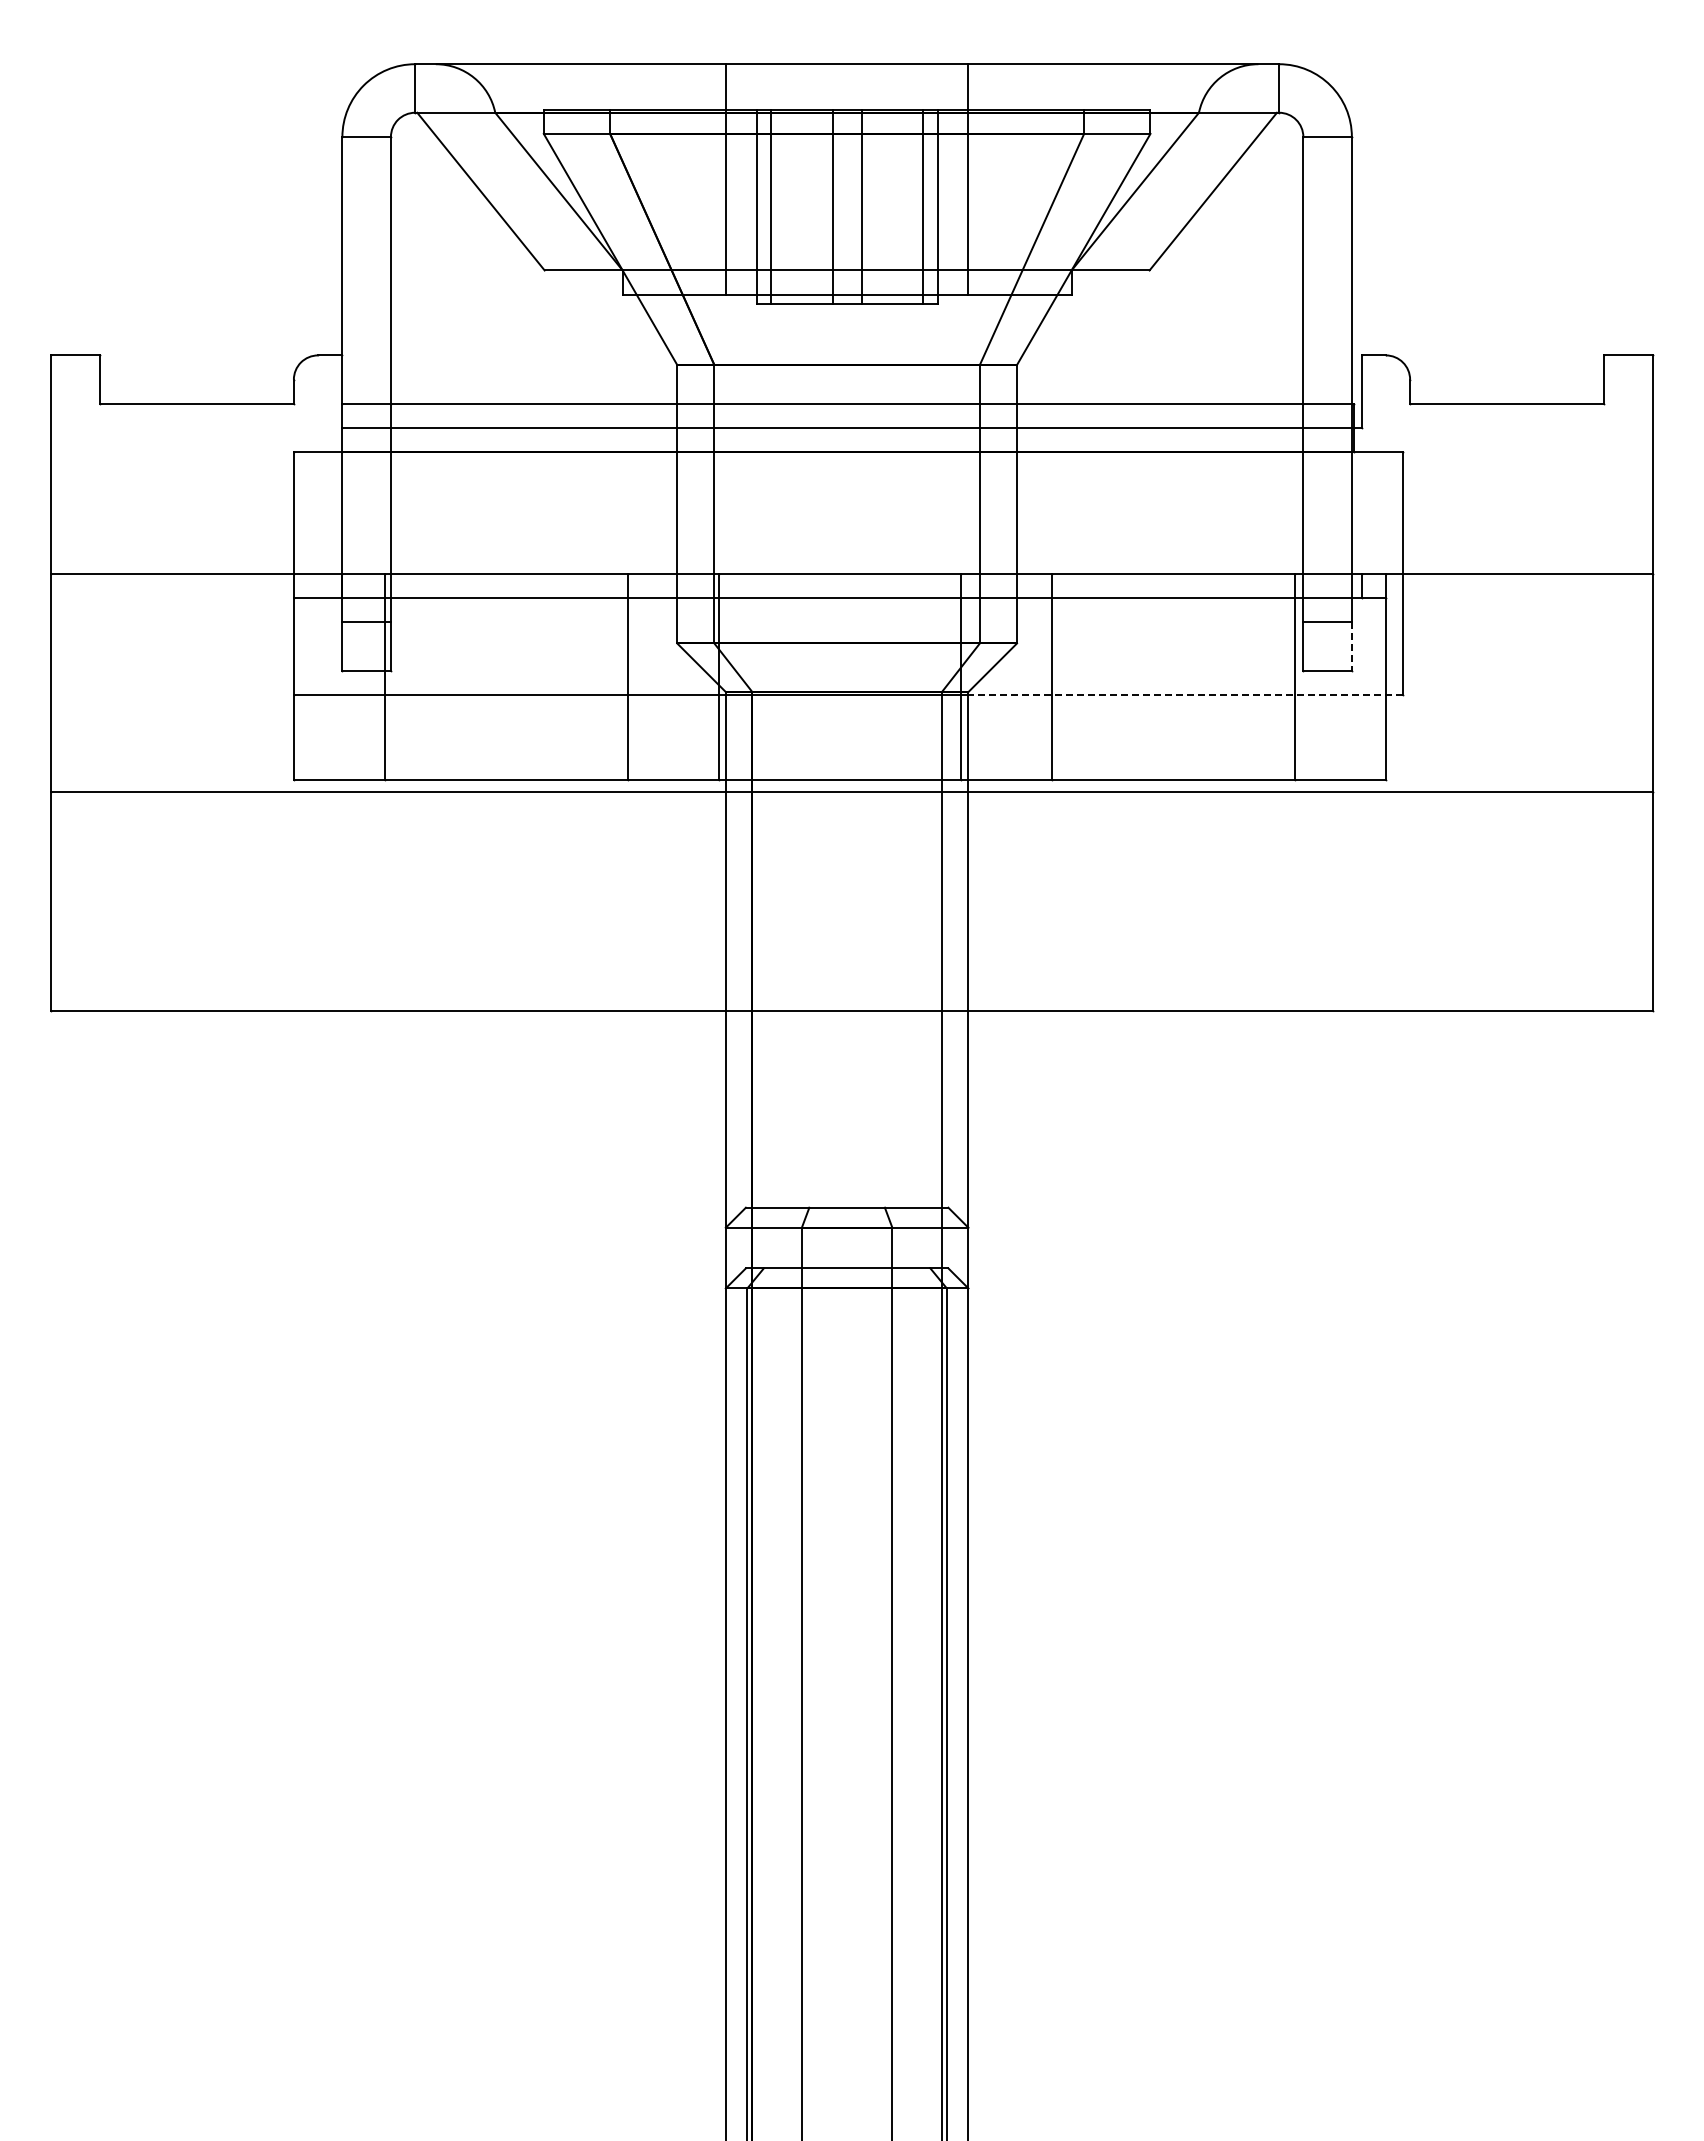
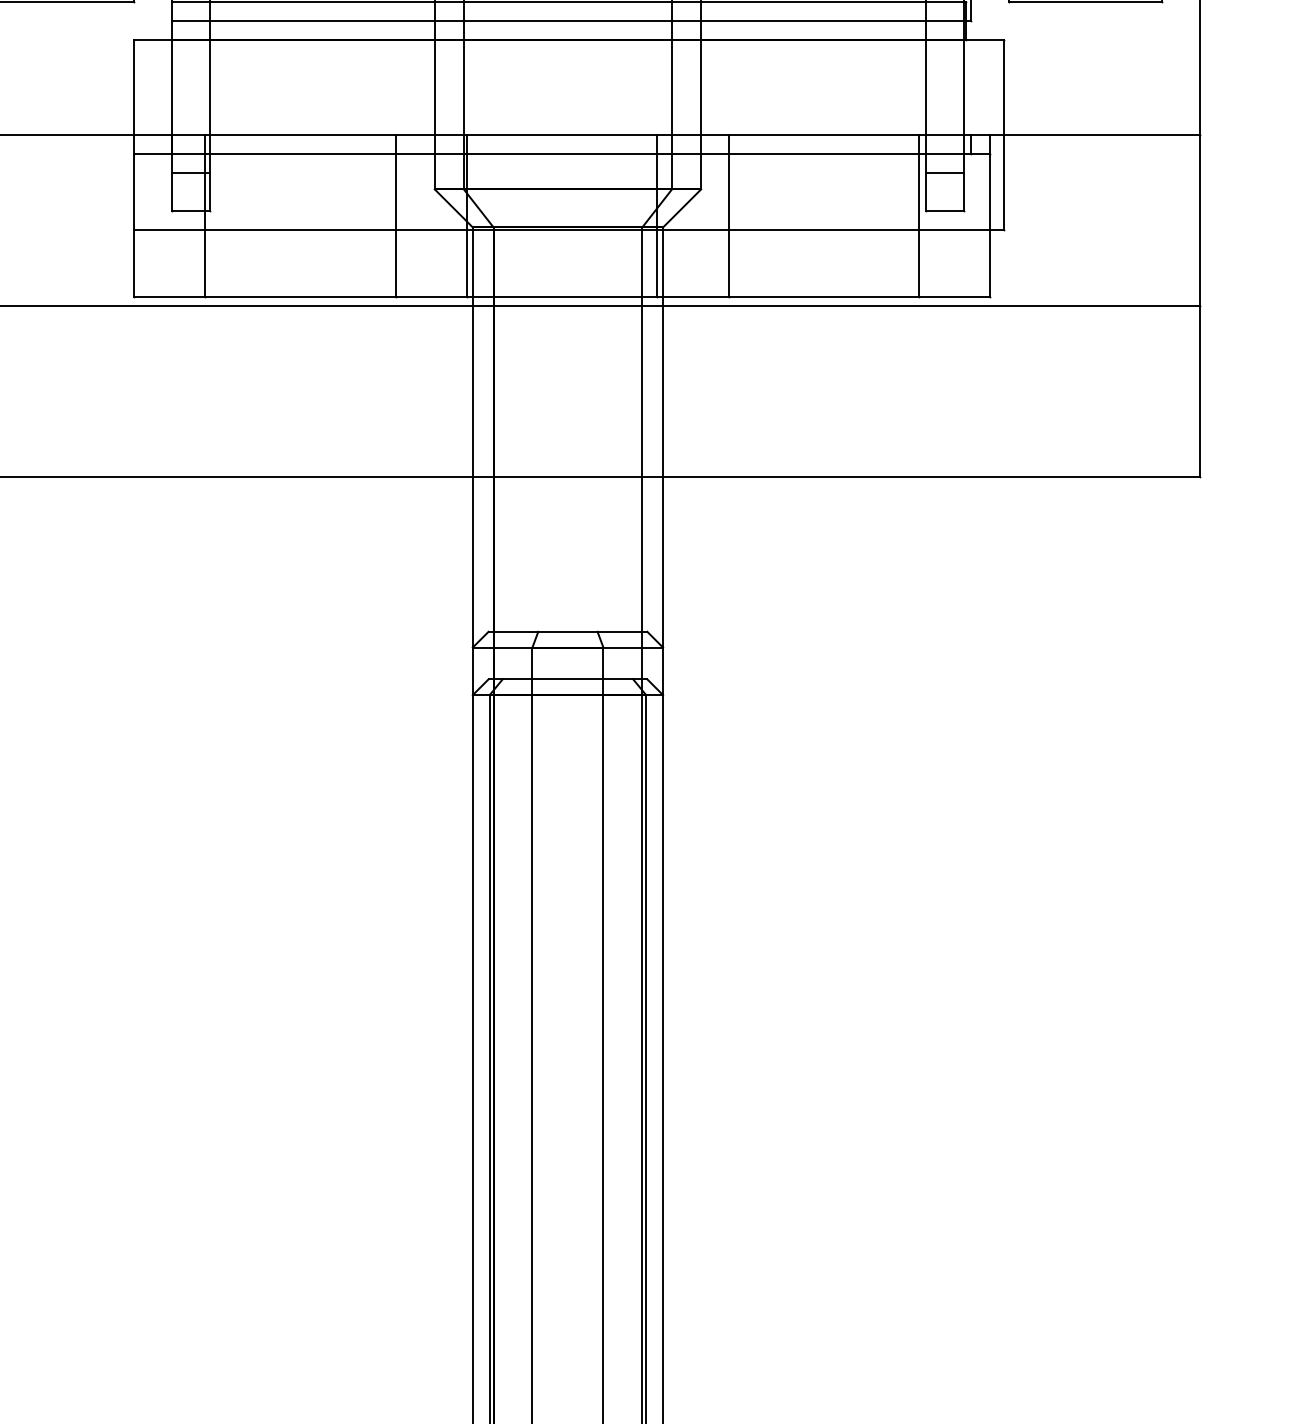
line: (1351, 647) -> (963, 192), dashed -> solid
line: (1185, 695) -> (833, 230), dashed -> solid

